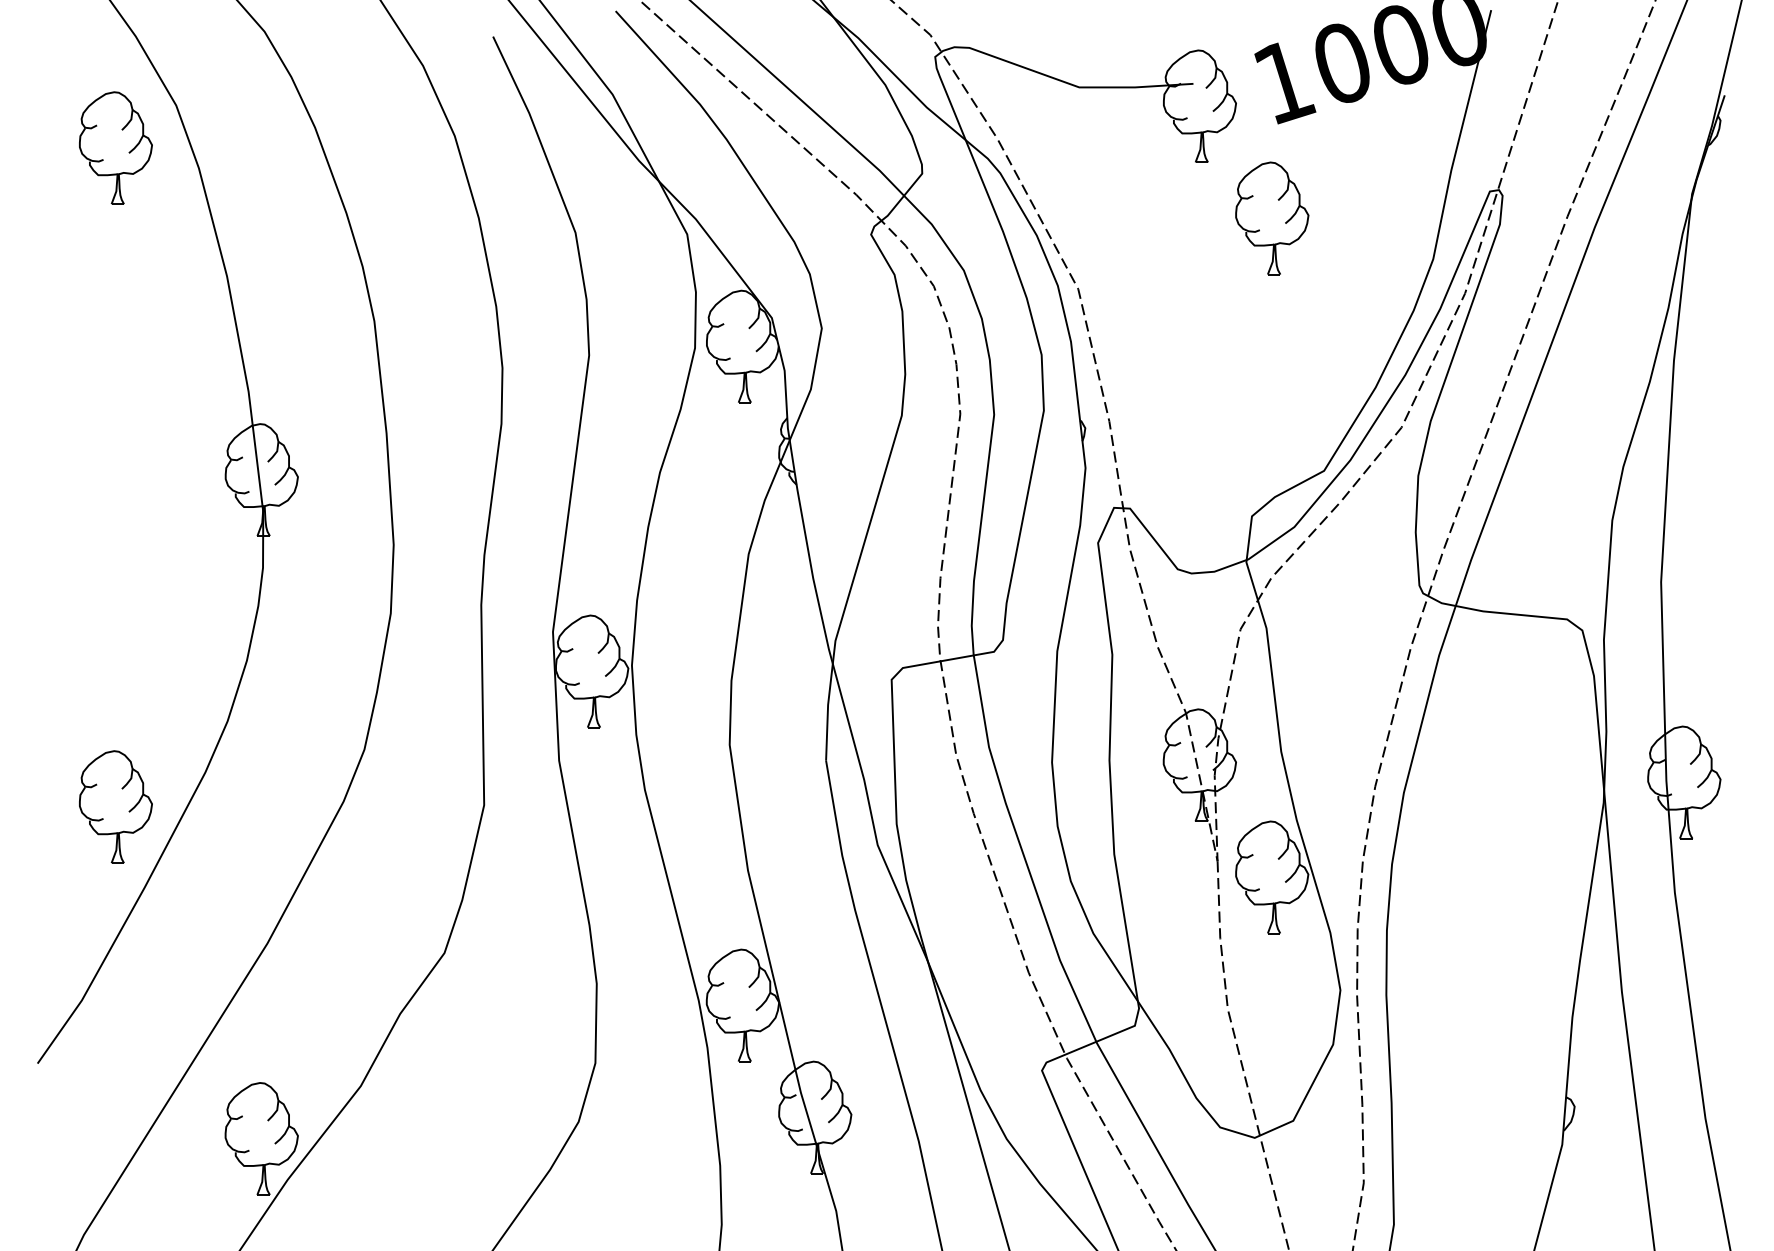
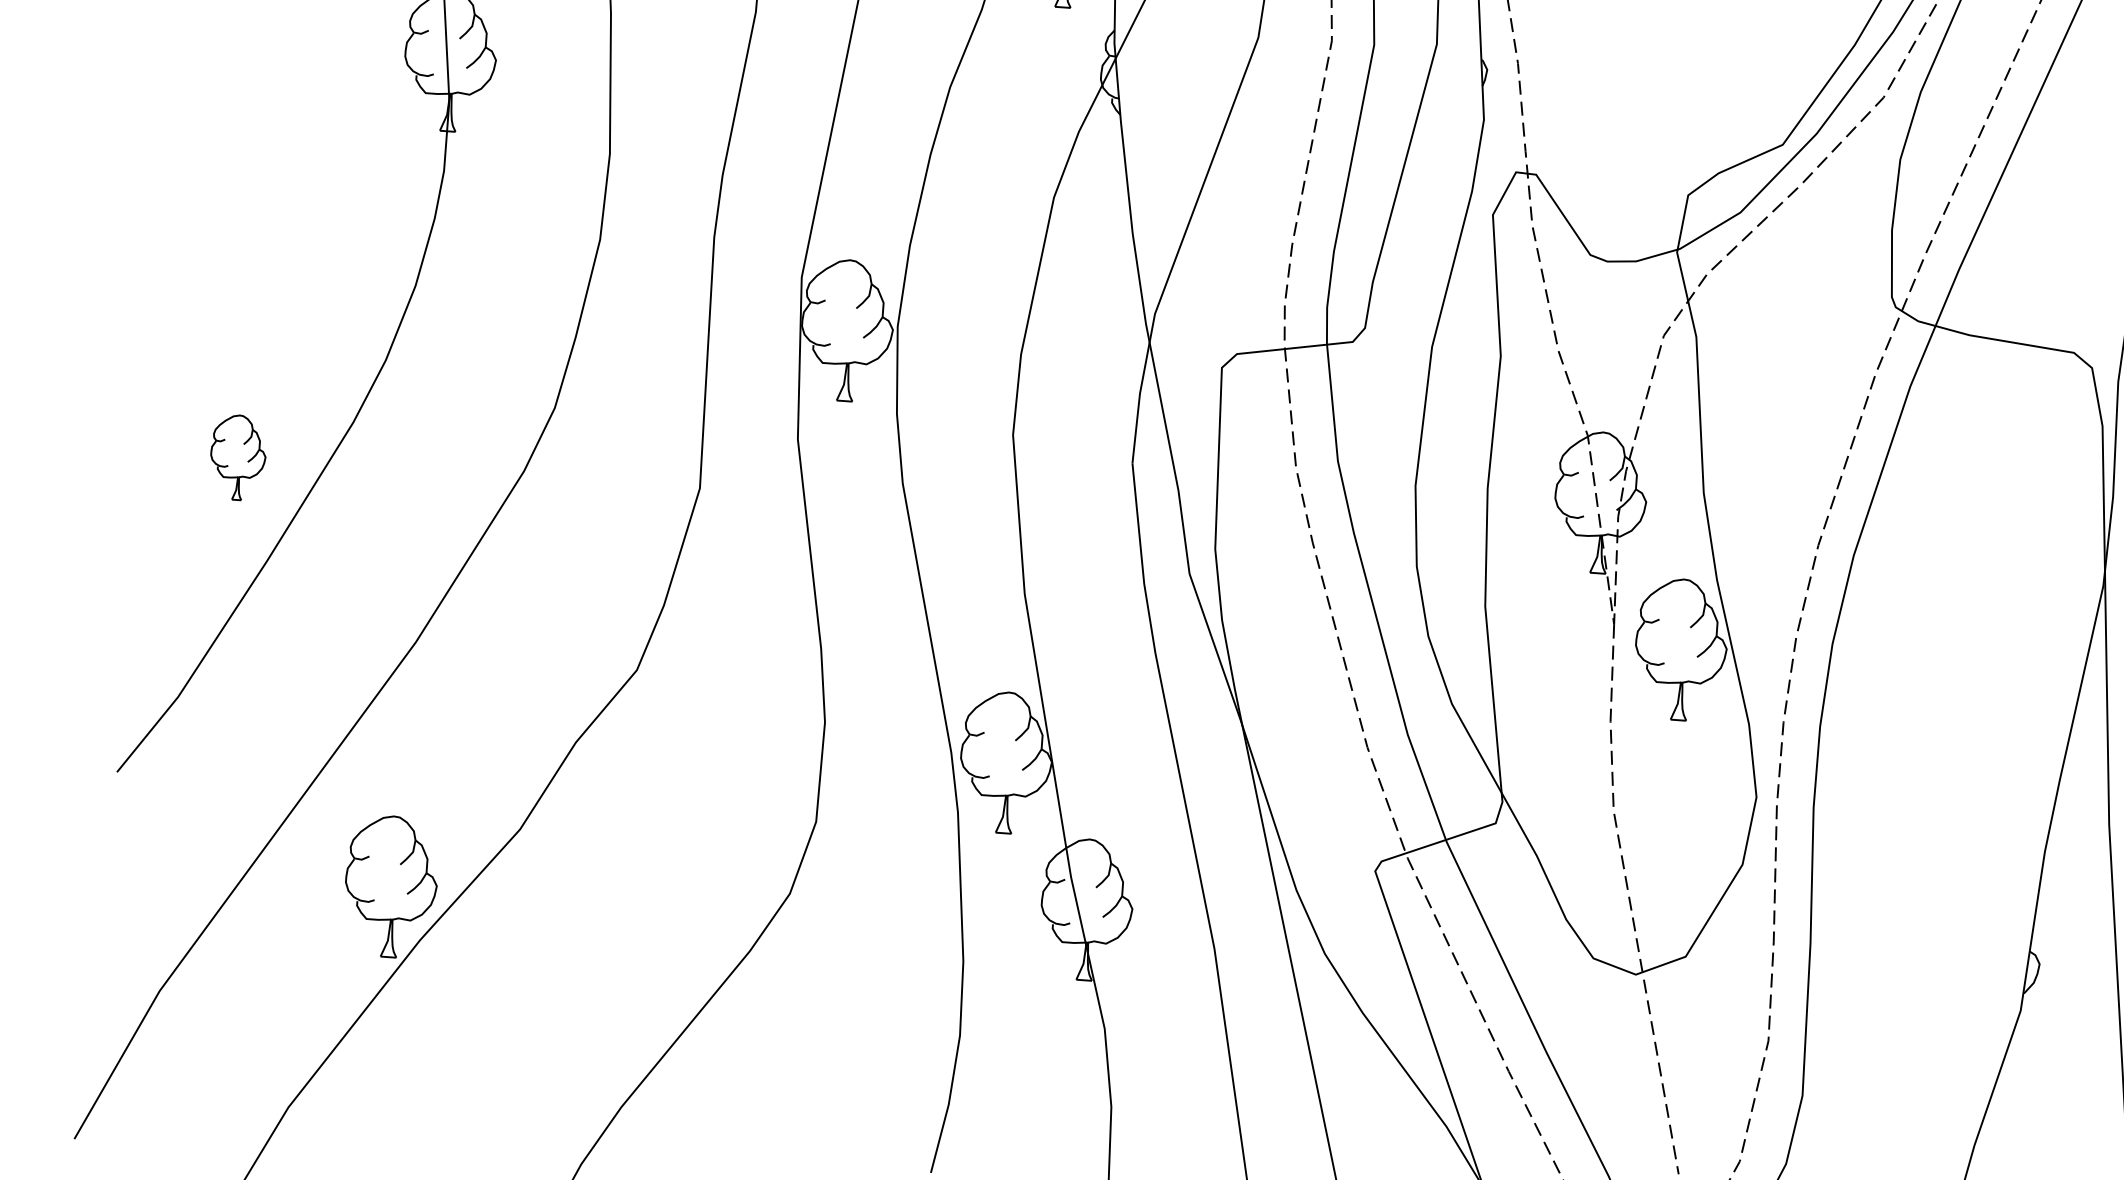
part: (115, 806) -> (237, 456), size x0.6

